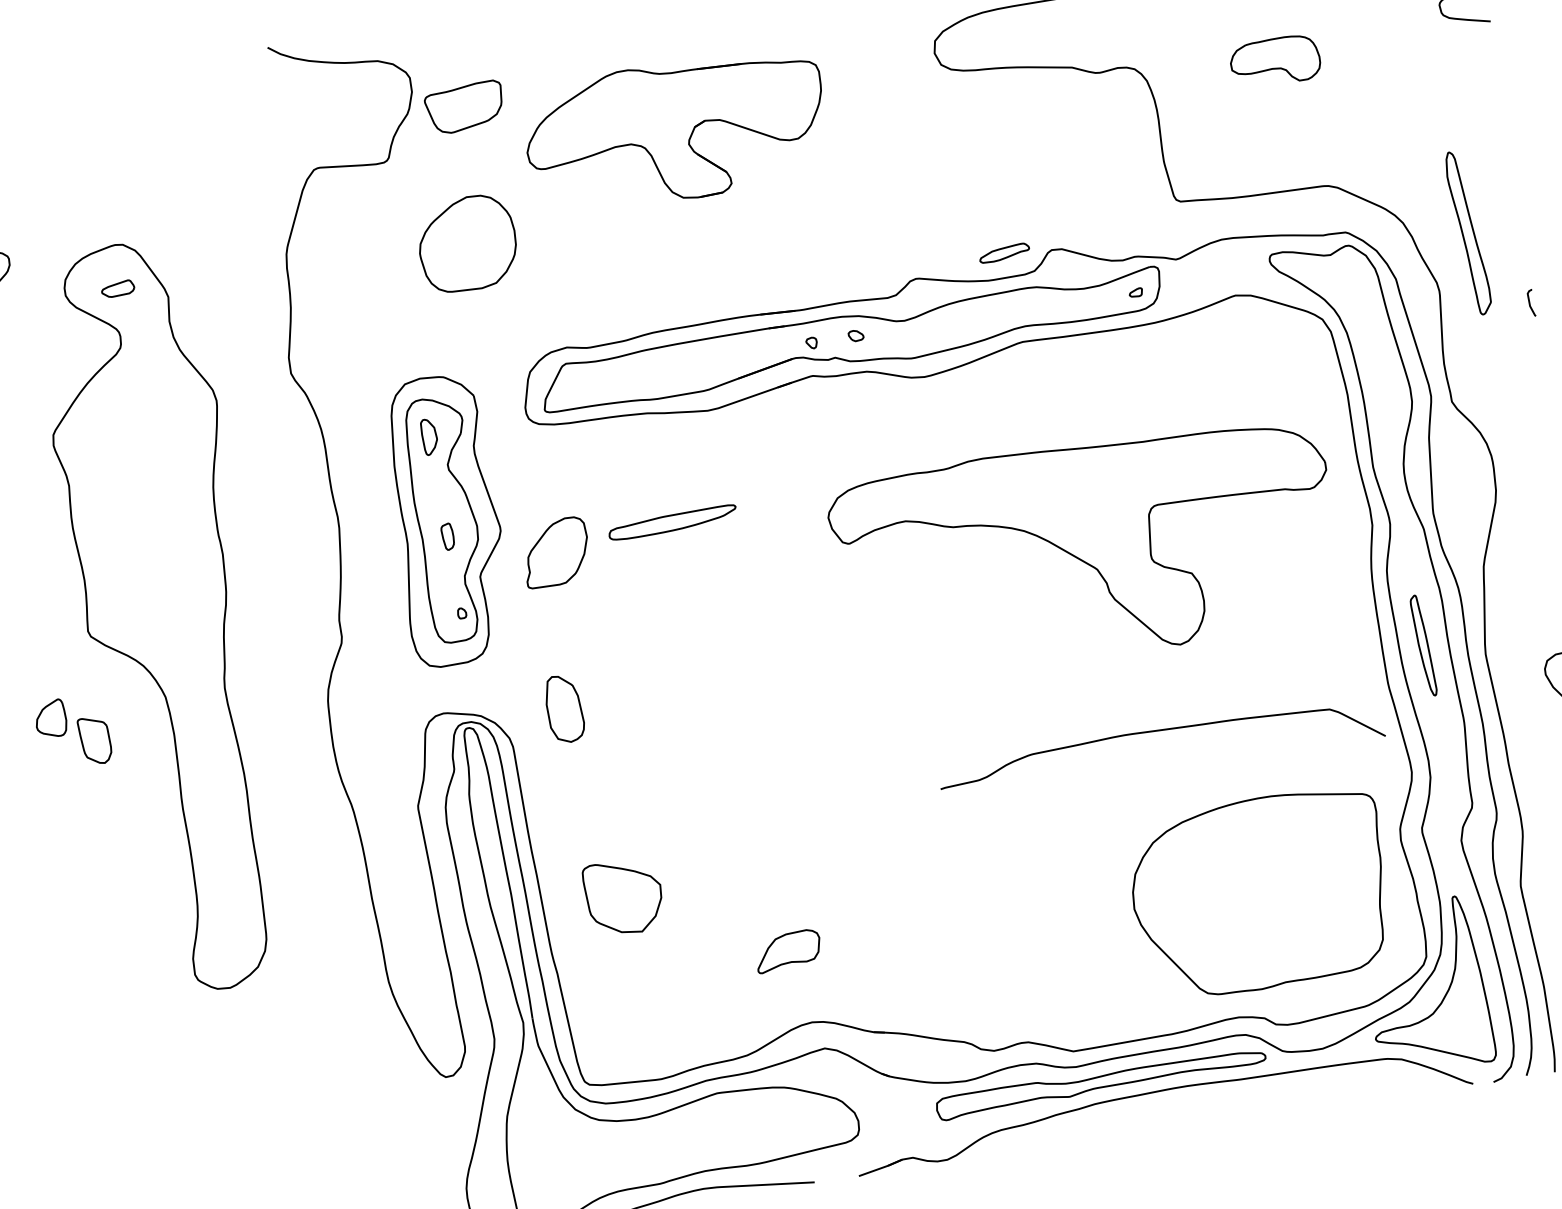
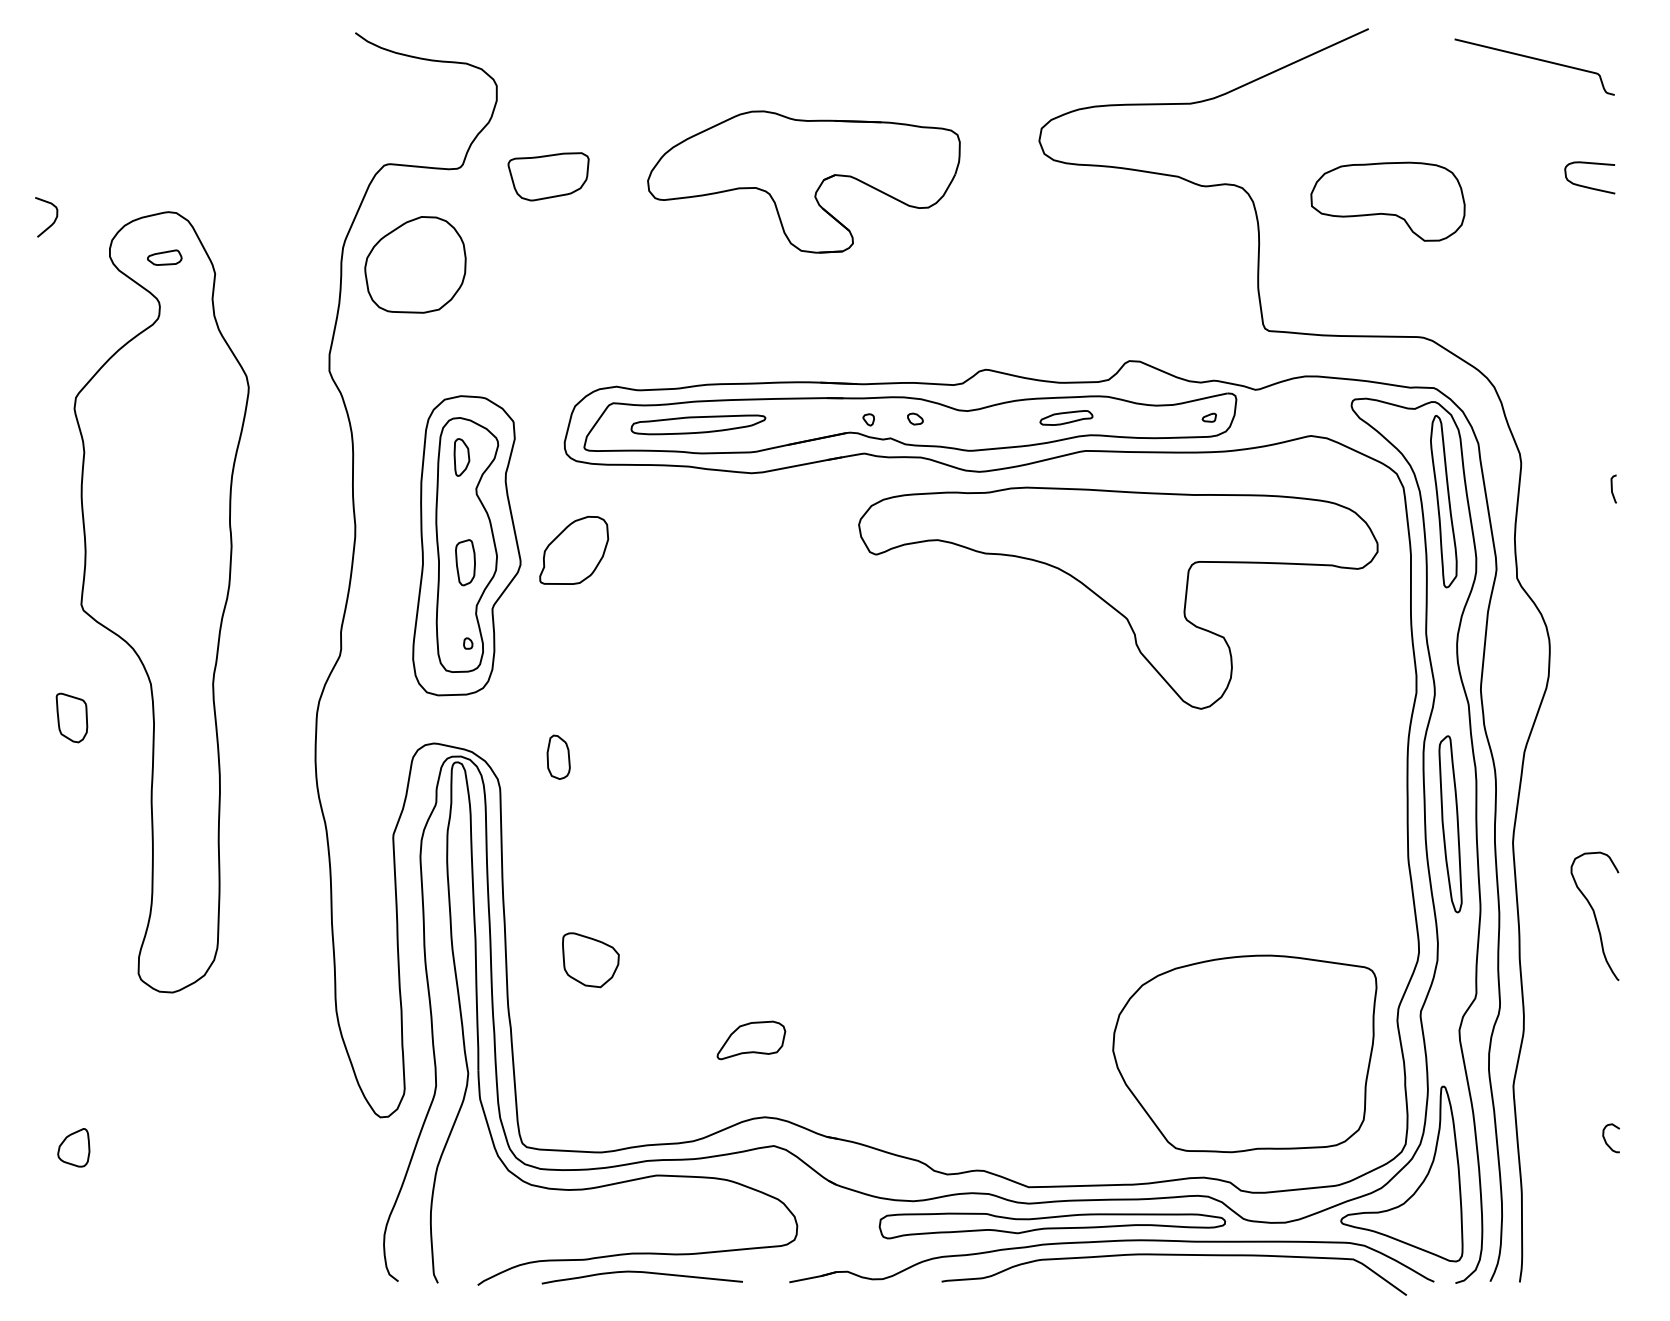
part: (1274, 61) -> (1387, 201), size x1.67
part: (464, 107) -> (548, 176), moved
part: (675, 131) -> (803, 181), moved
part: (1468, 233) -> (1443, 501), moved
part: (467, 243) -> (415, 264), moved
part: (1004, 252) -> (1066, 417), moved
part: (672, 522) -> (698, 424), moved
part: (447, 536) -> (465, 562), size x1.67
part: (1085, 550) -> (1118, 597), moved
part: (556, 551) -> (574, 549), moved
part: (1423, 645) -> (1450, 824), size x1.67
part: (564, 708) -> (558, 756), size x0.62
part: (50, 718) -> (73, 1147), moved
curve: (1158, 731) -> (1174, 1255), moved
part: (623, 897) -> (590, 960), size x0.71

